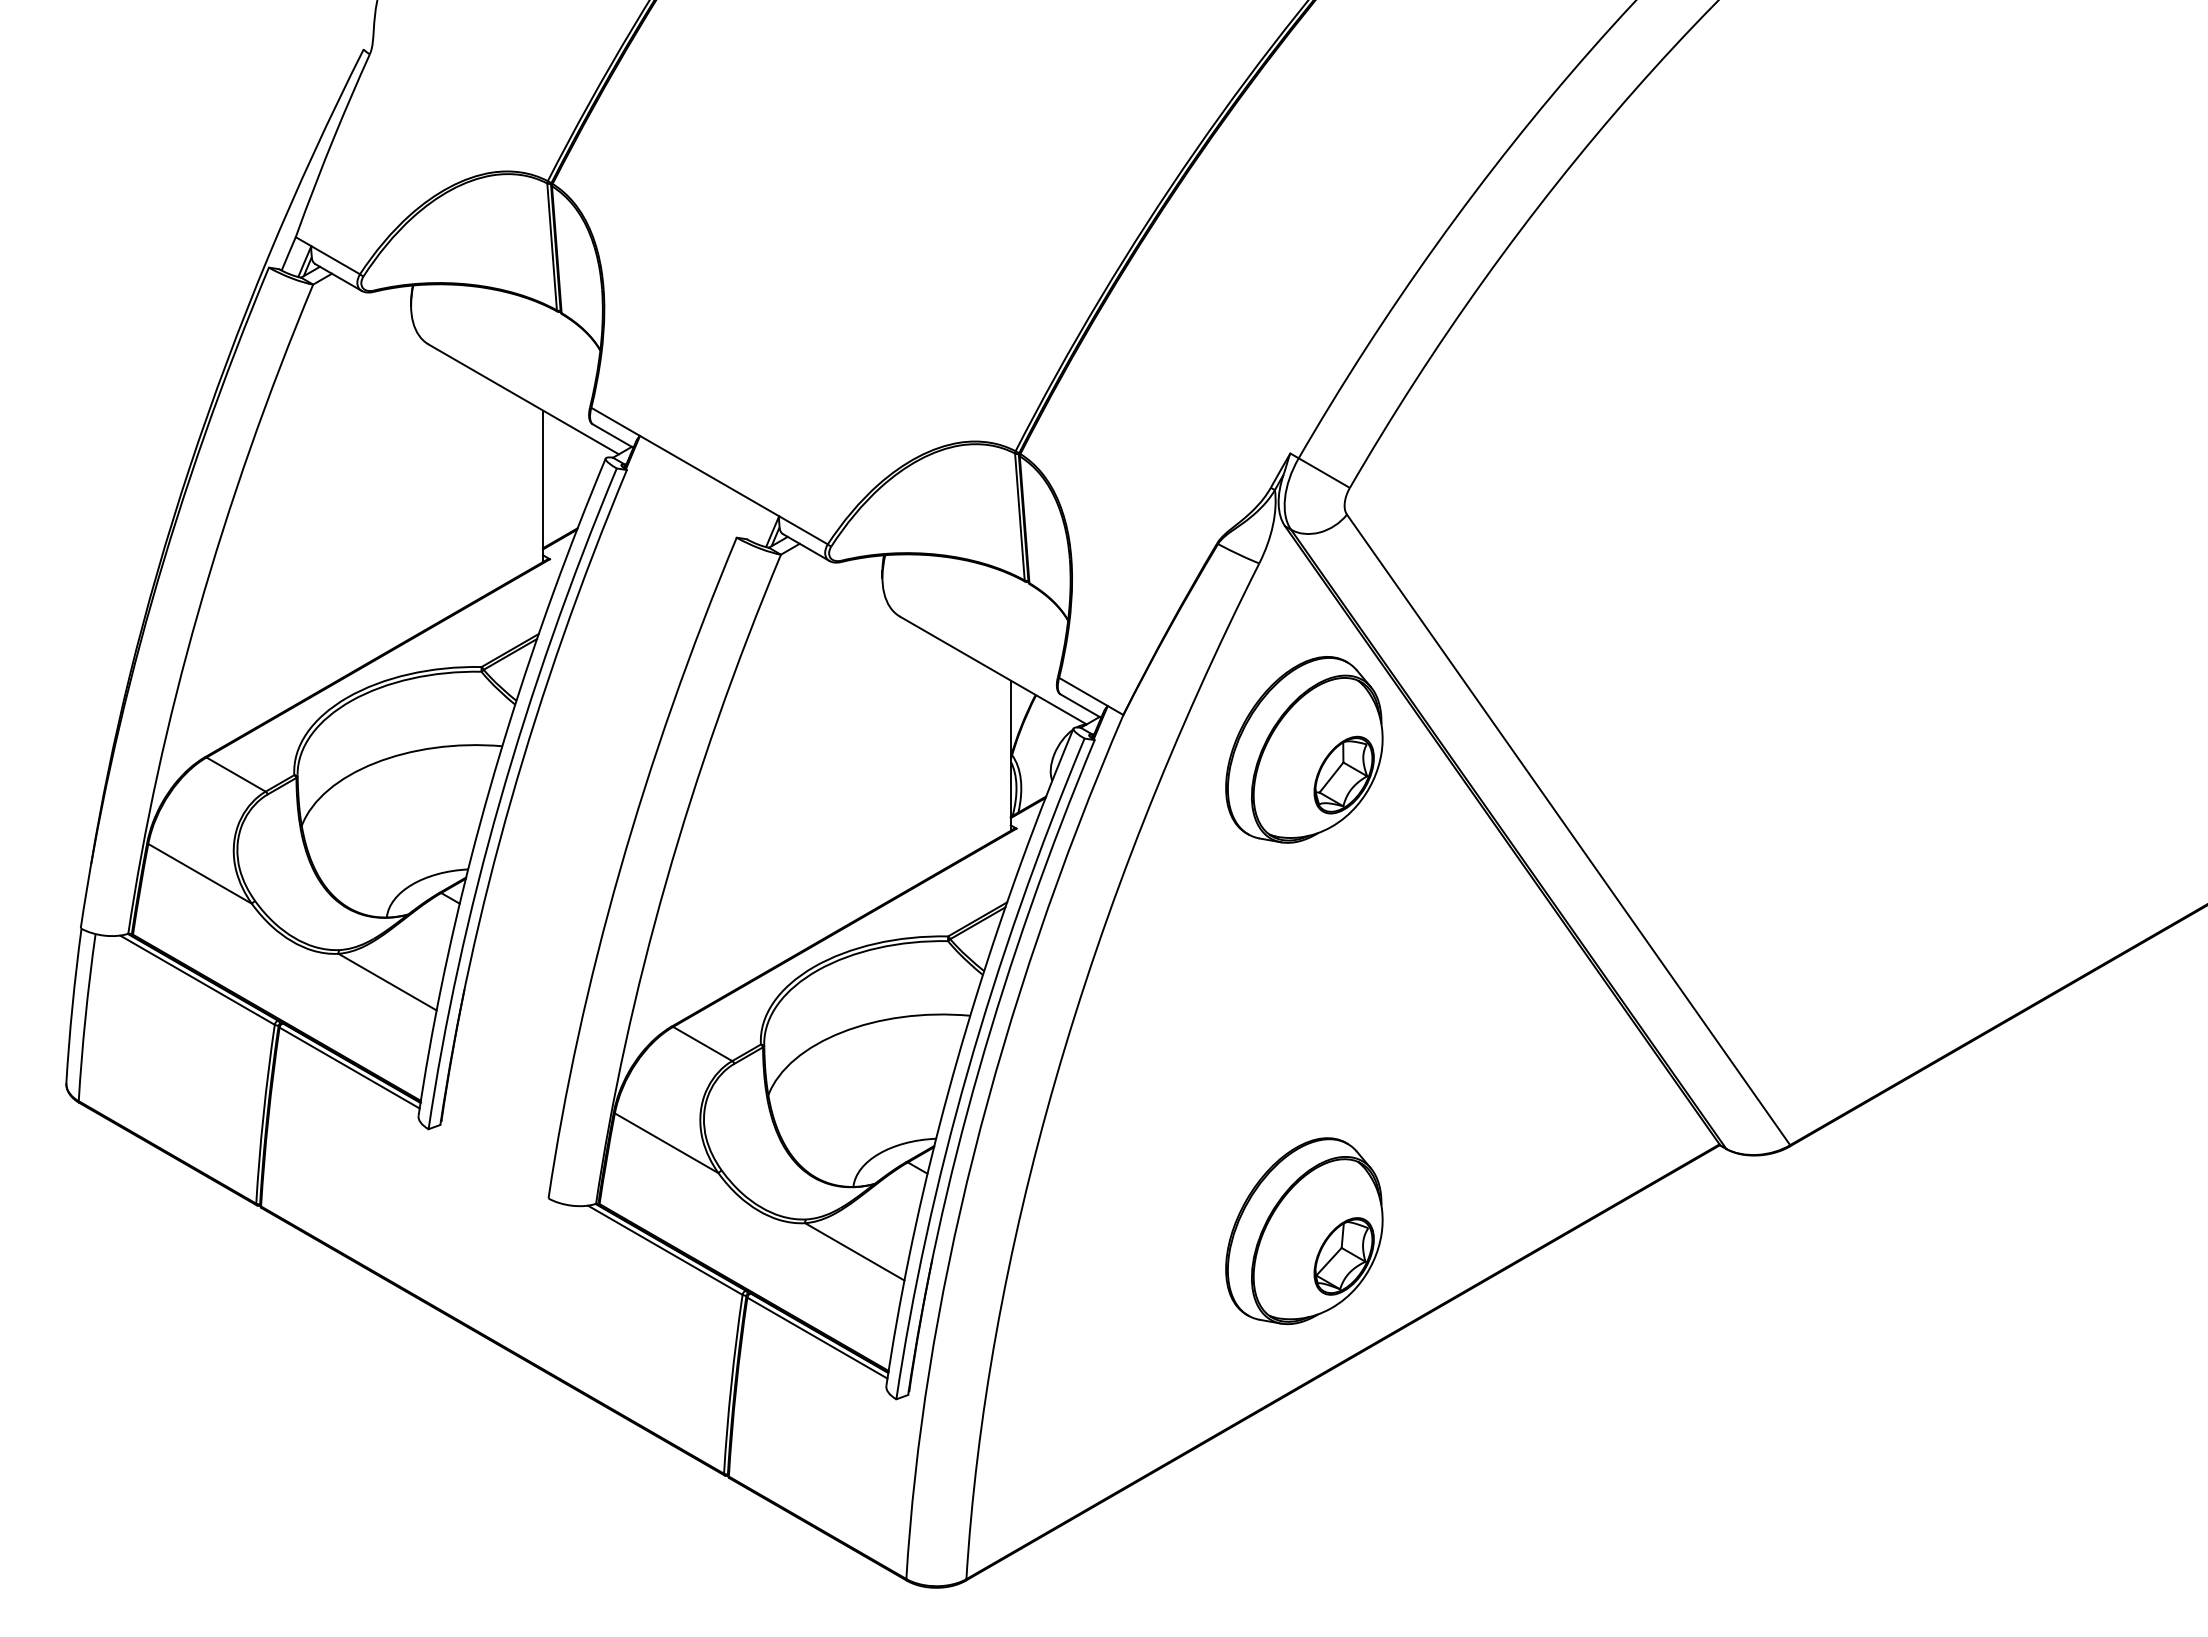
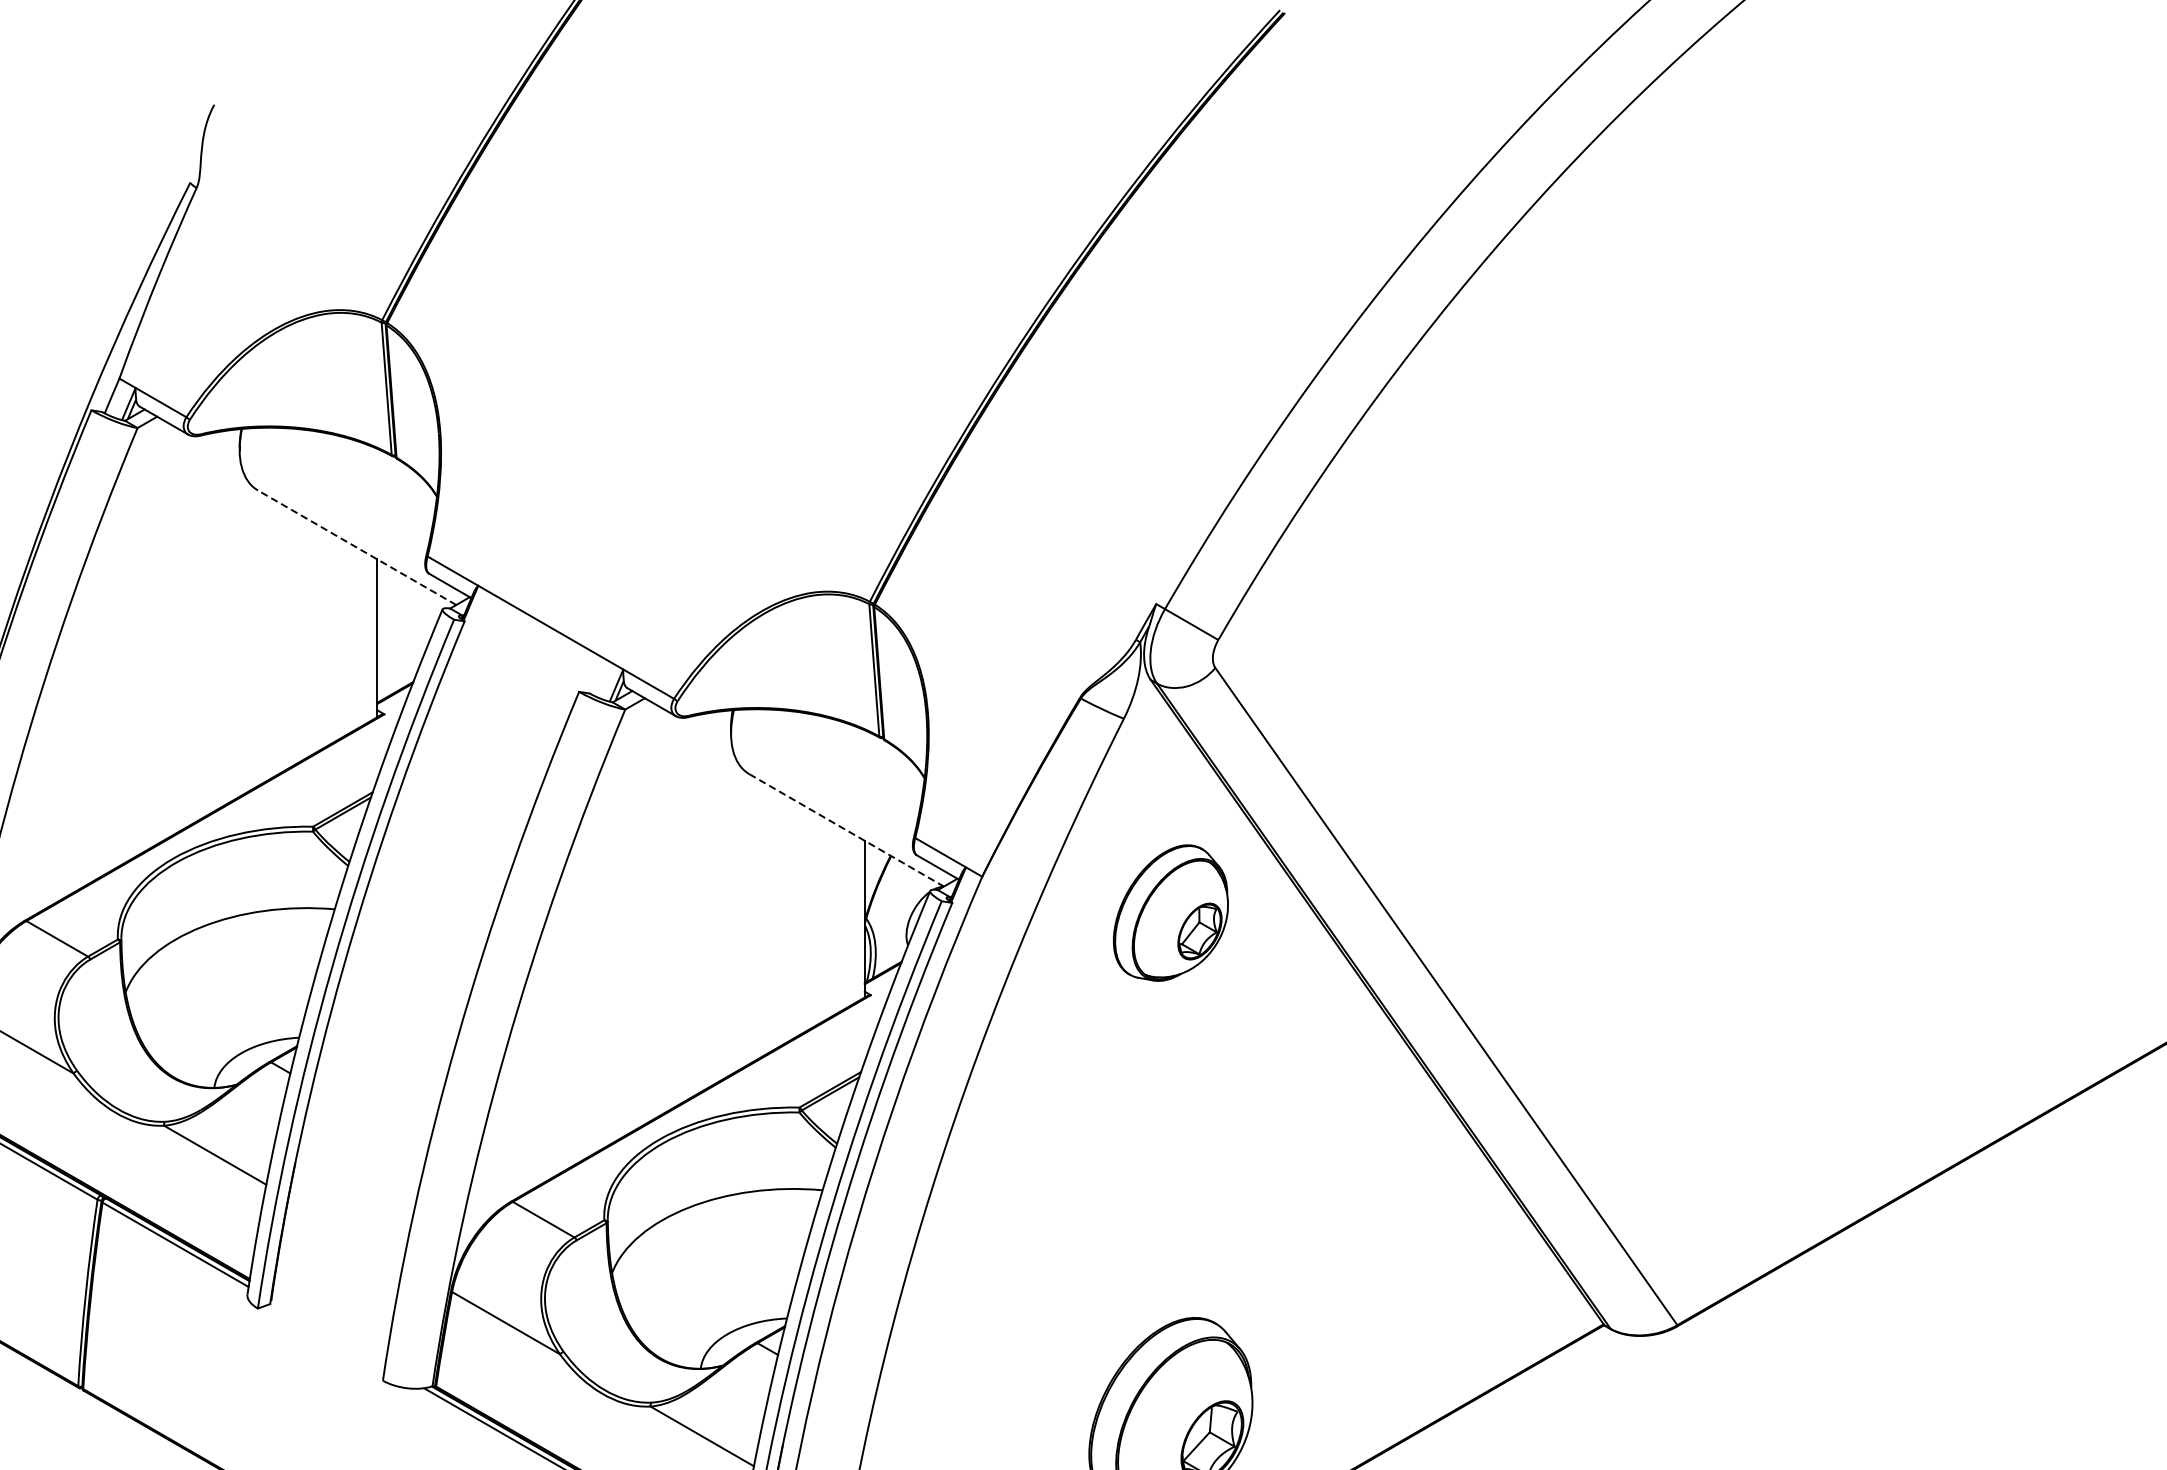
line: (523, 399) -> (356, 547), solid -> dashed
line: (993, 670) -> (846, 830), solid -> dashed
part: (1304, 749) -> (1171, 912), size x0.7

